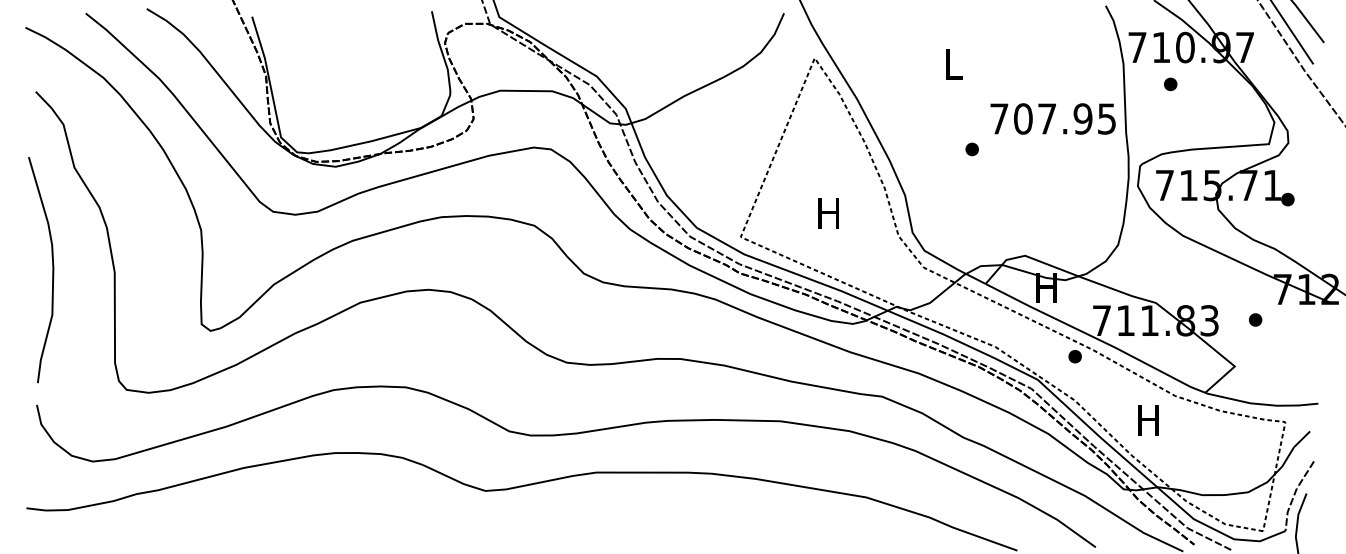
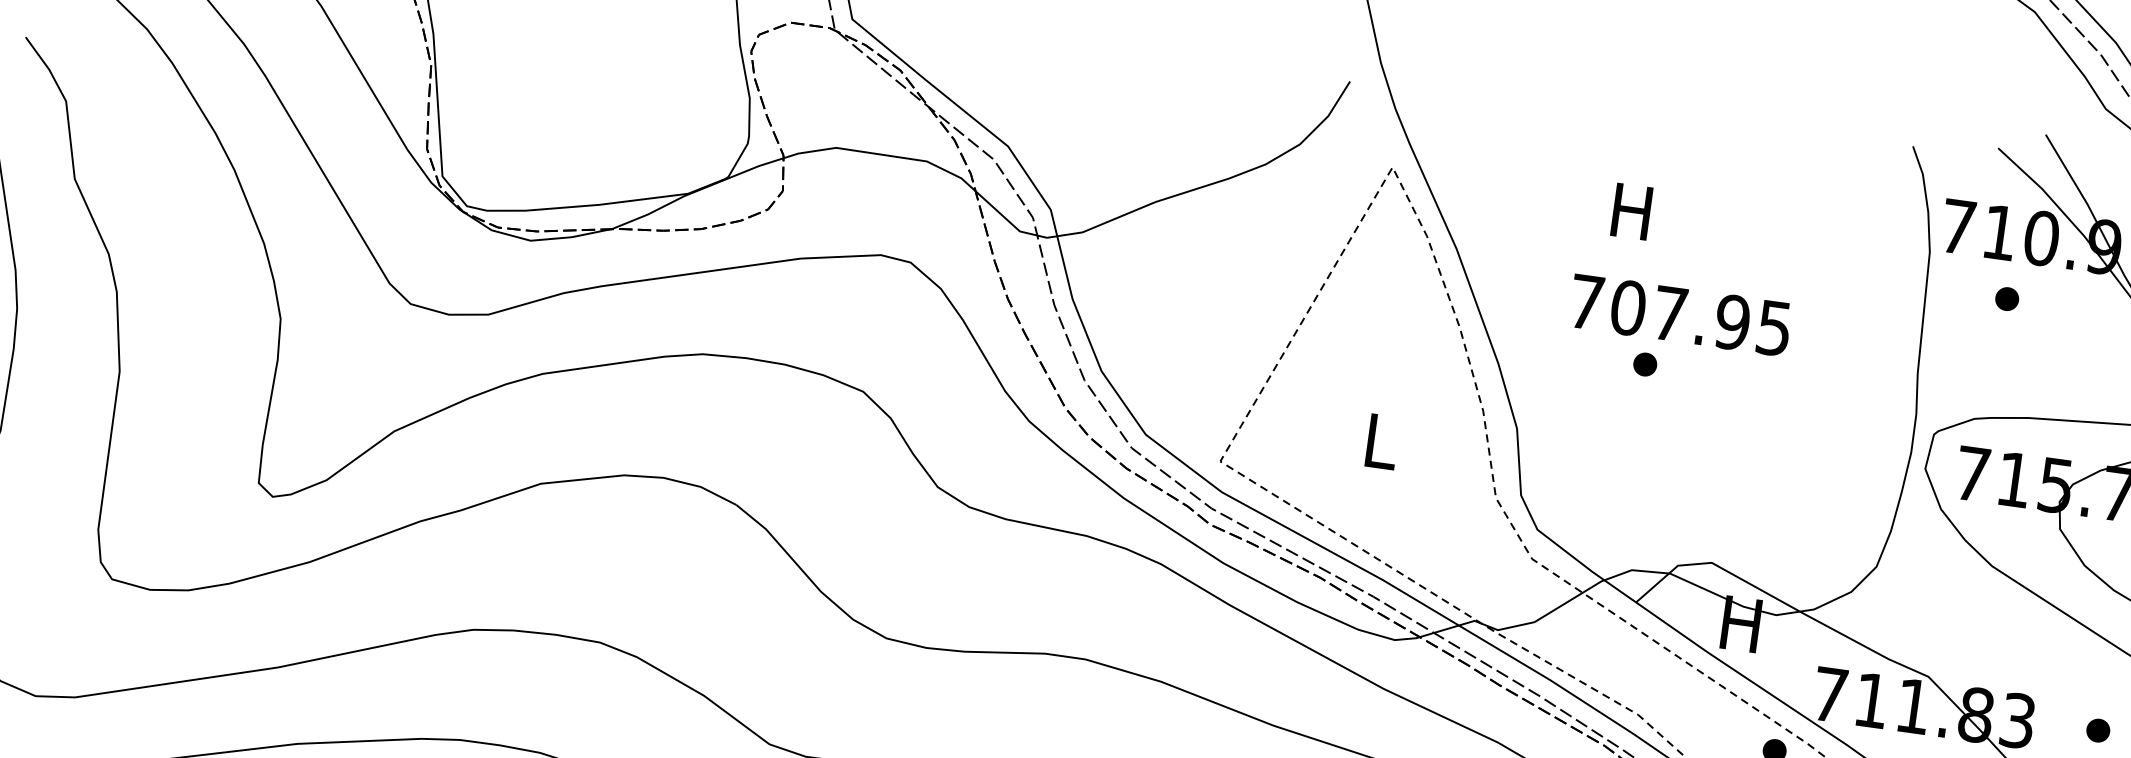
text: (952, 64) -> (1631, 211), L -> H
text: (1052, 118) -> (1679, 314), moved
text: (828, 213) -> (1379, 441), H -> L

